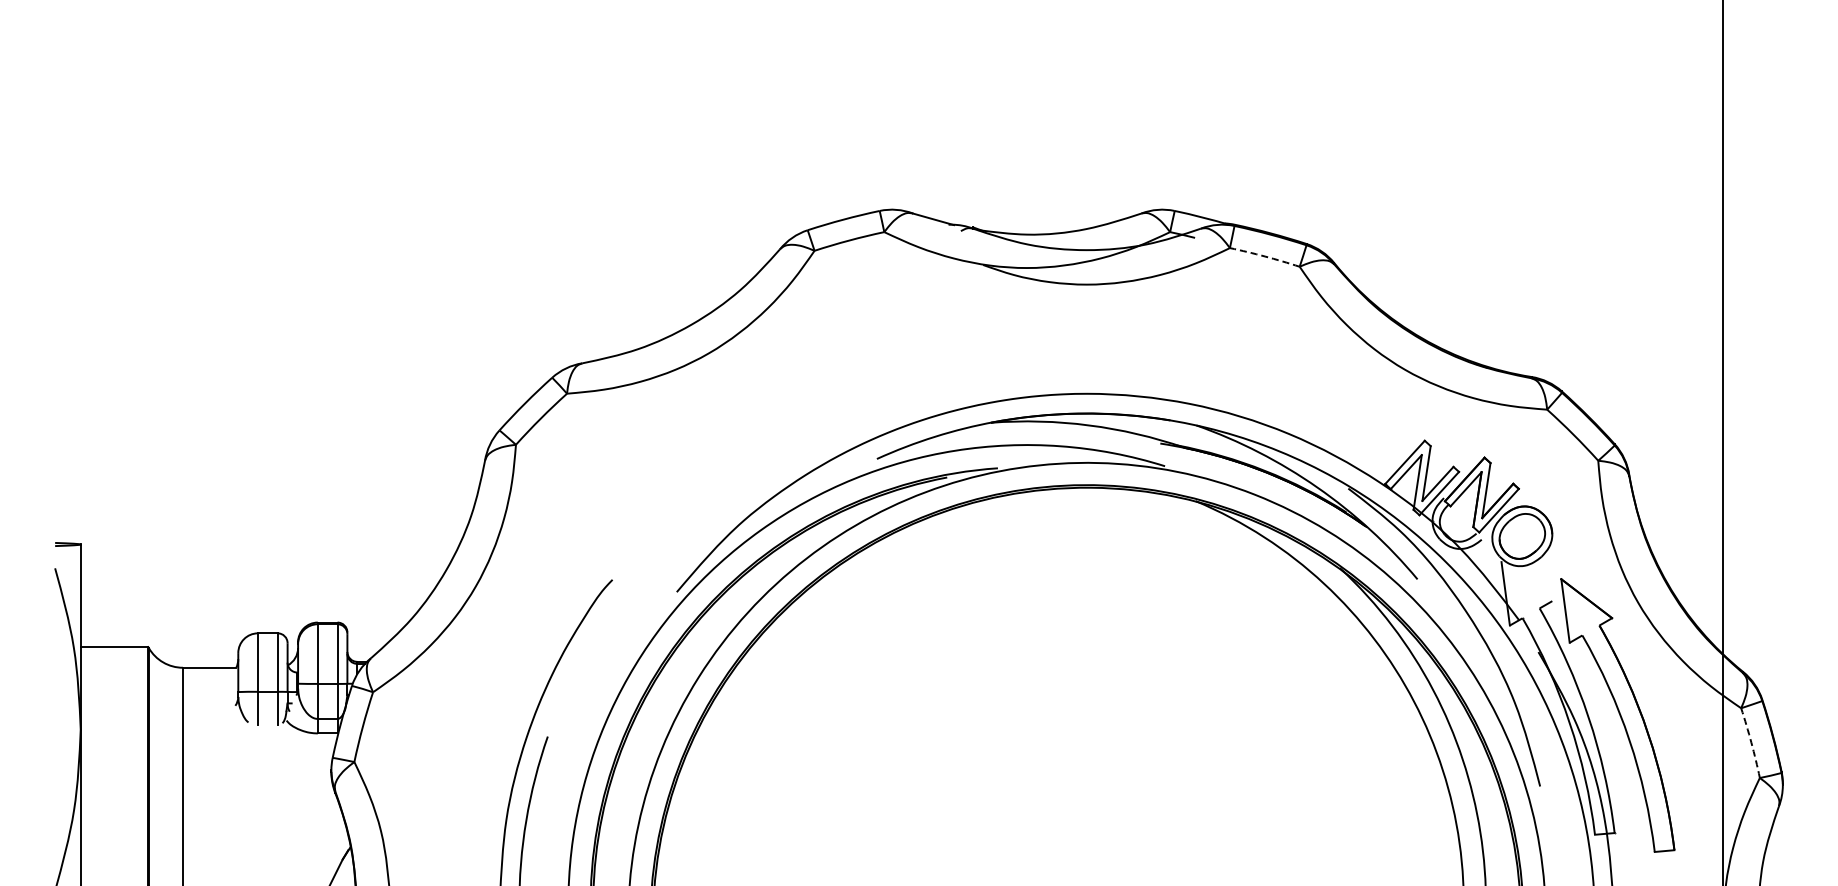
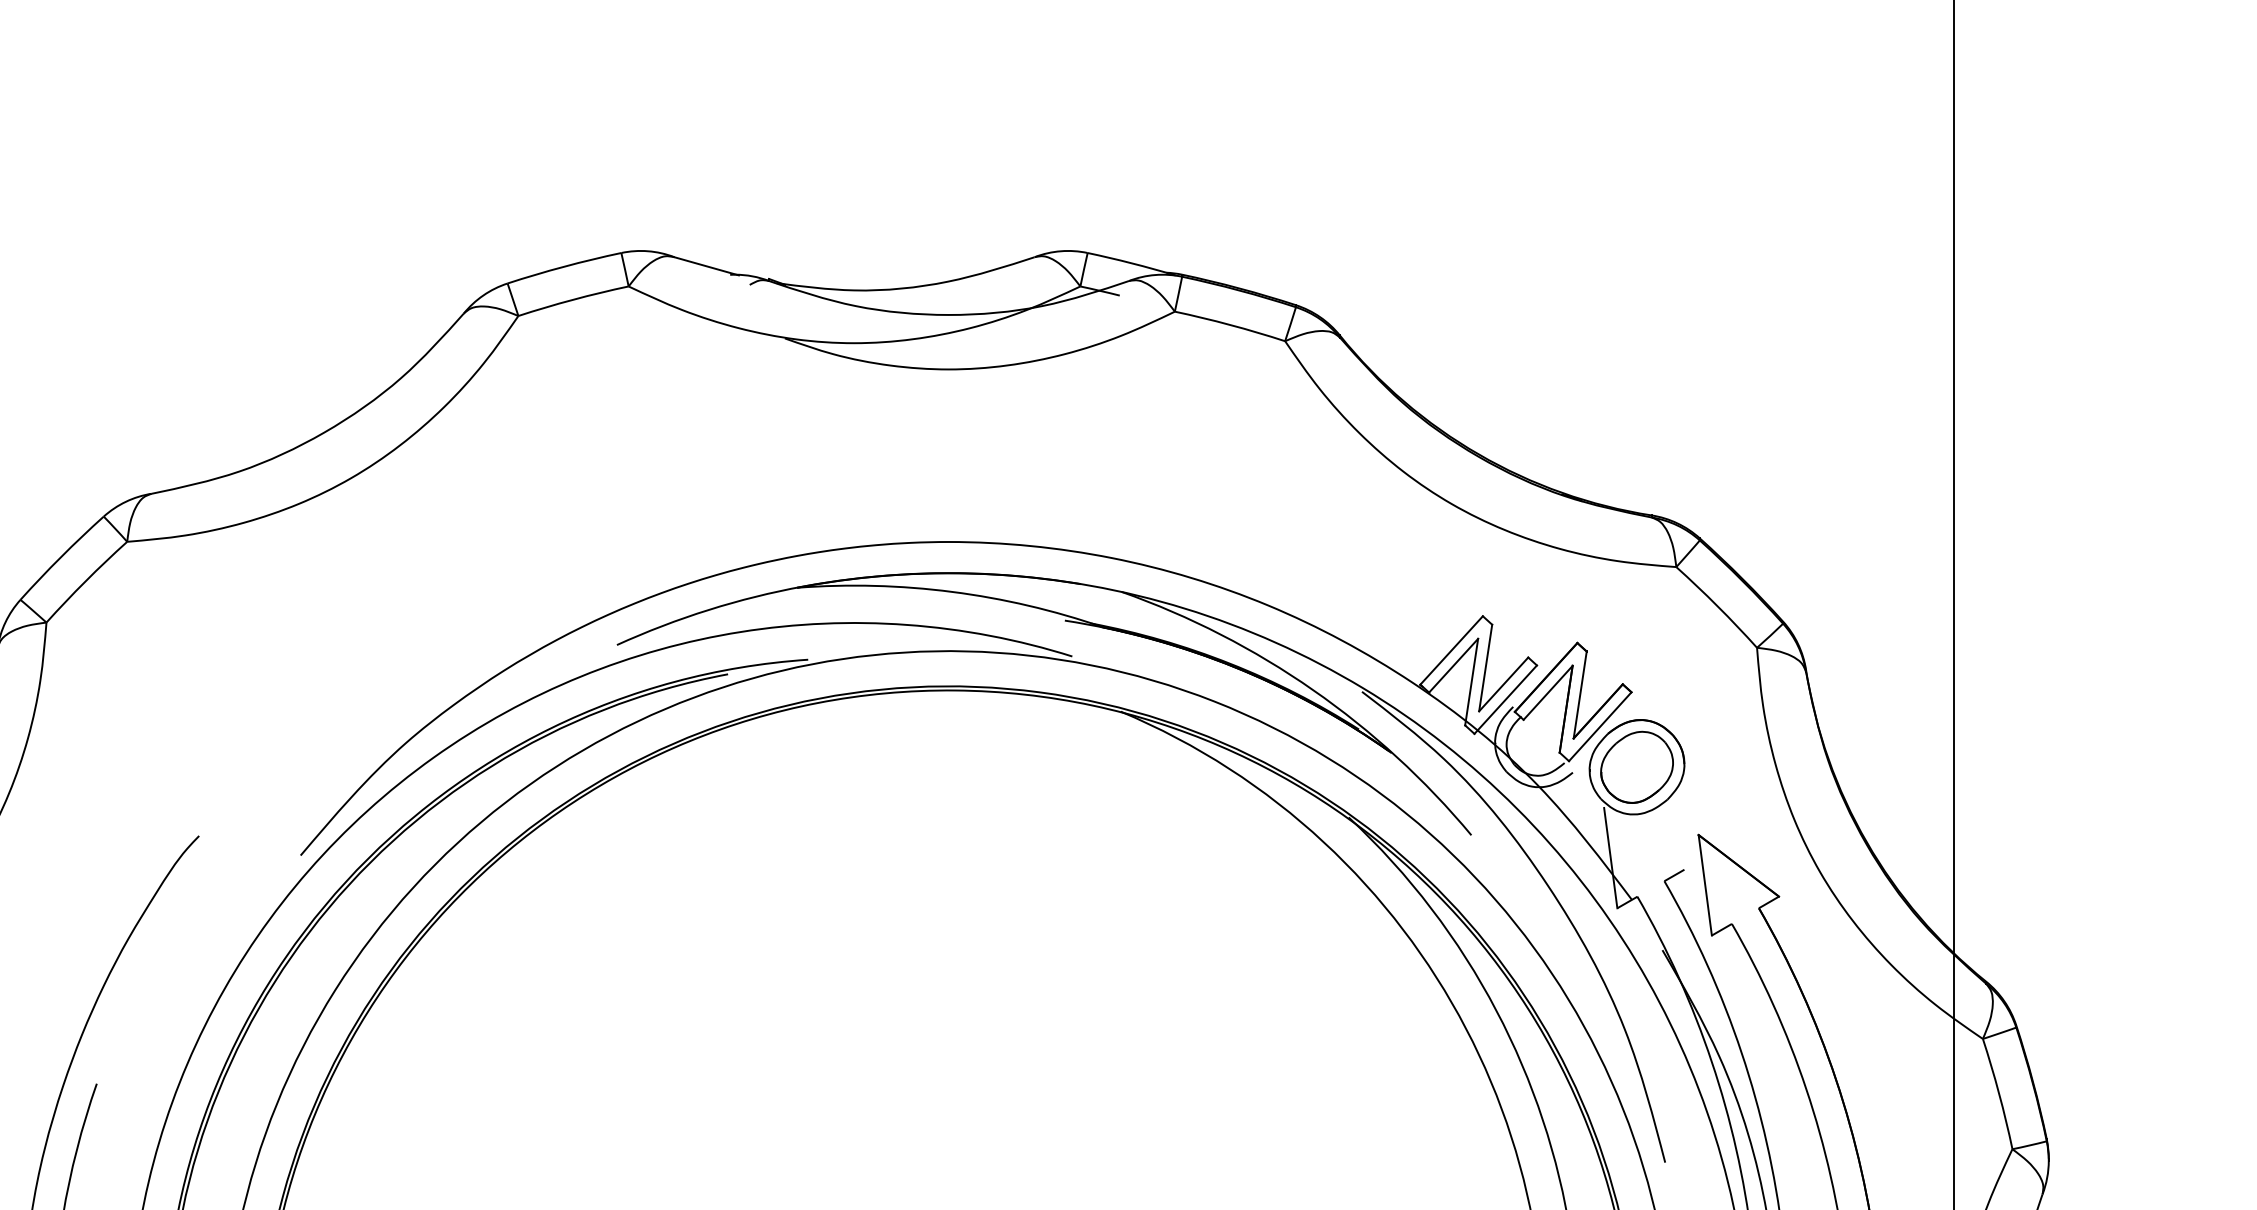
arc: (1265, 256) -> (1231, 324), dashed -> solid
arc: (1751, 742) -> (1999, 1093), dashed -> solid

